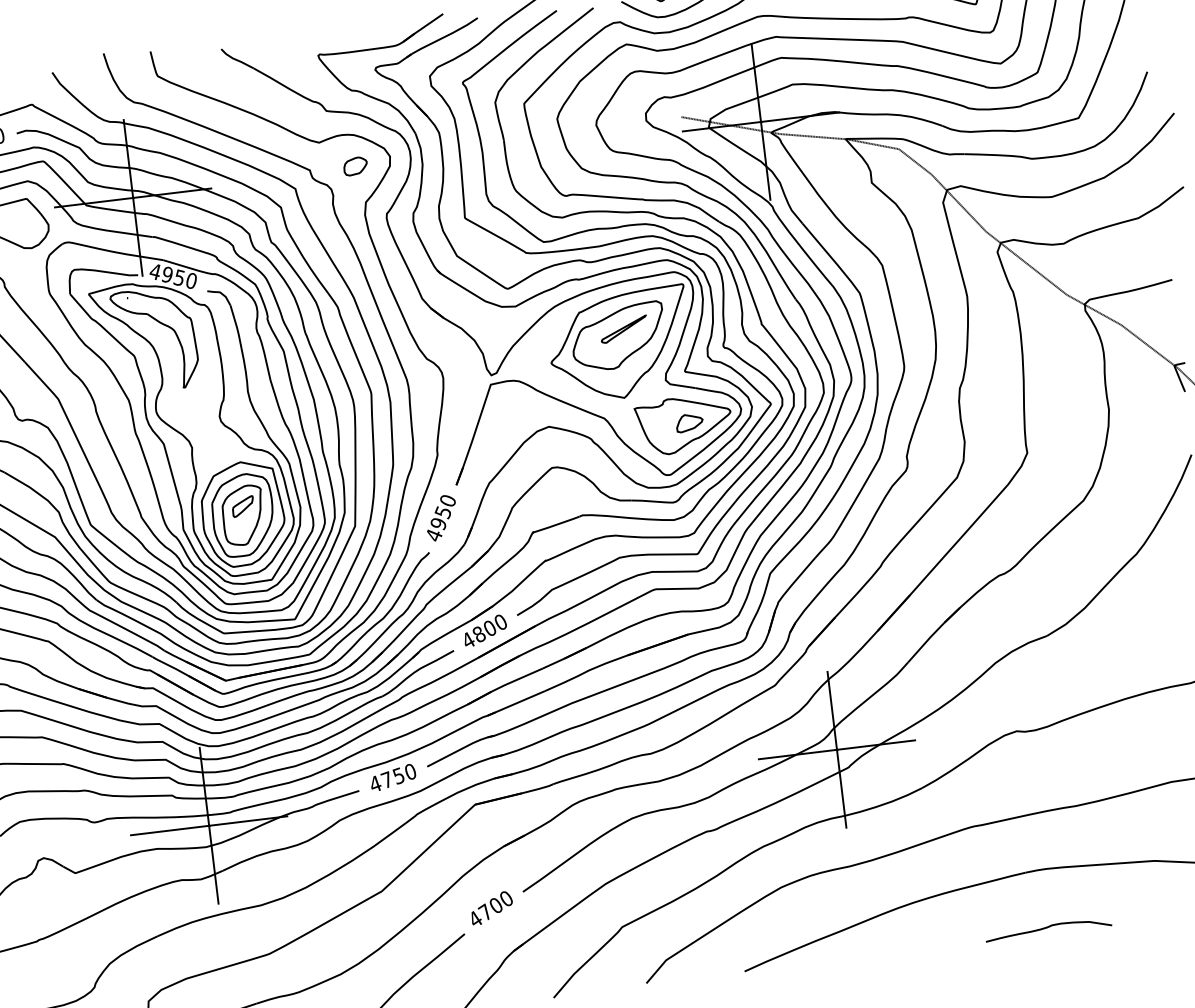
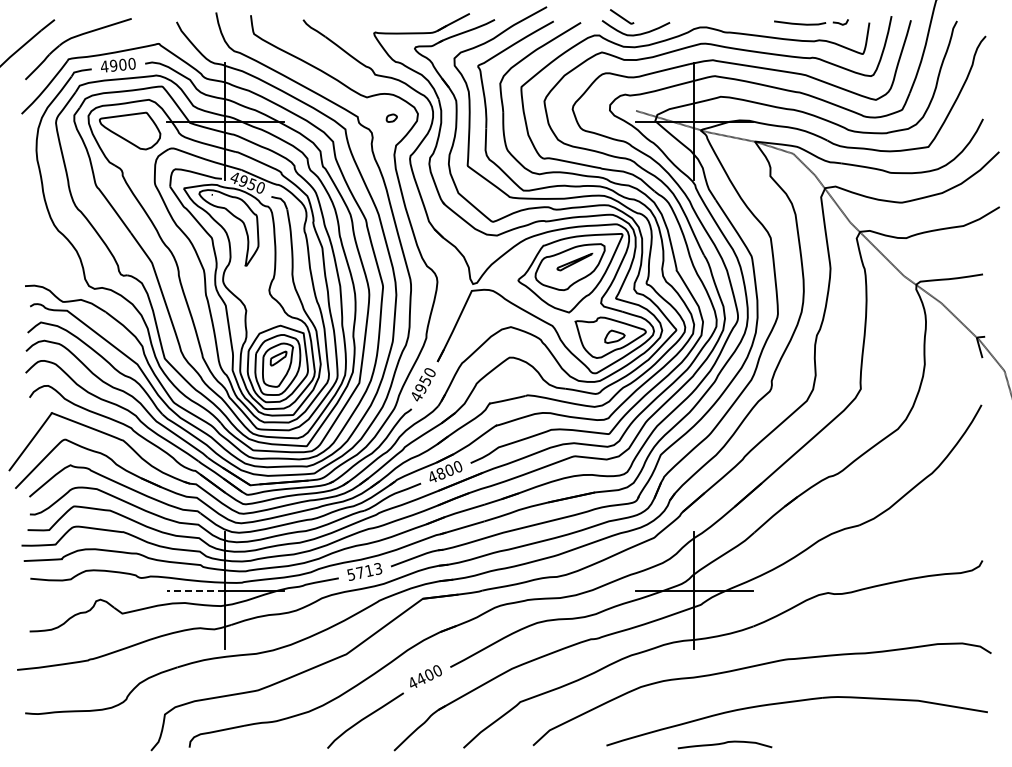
part: (355, 166) -> (391, 118), size x0.6
text: (392, 777) -> (364, 571), 4750 -> 5713
line: (169, 830) -> (195, 590), solid -> dashed
text: (484, 911) -> (420, 678), 4700 -> 4400
curve: (1047, 927) -> (724, 743), moved

